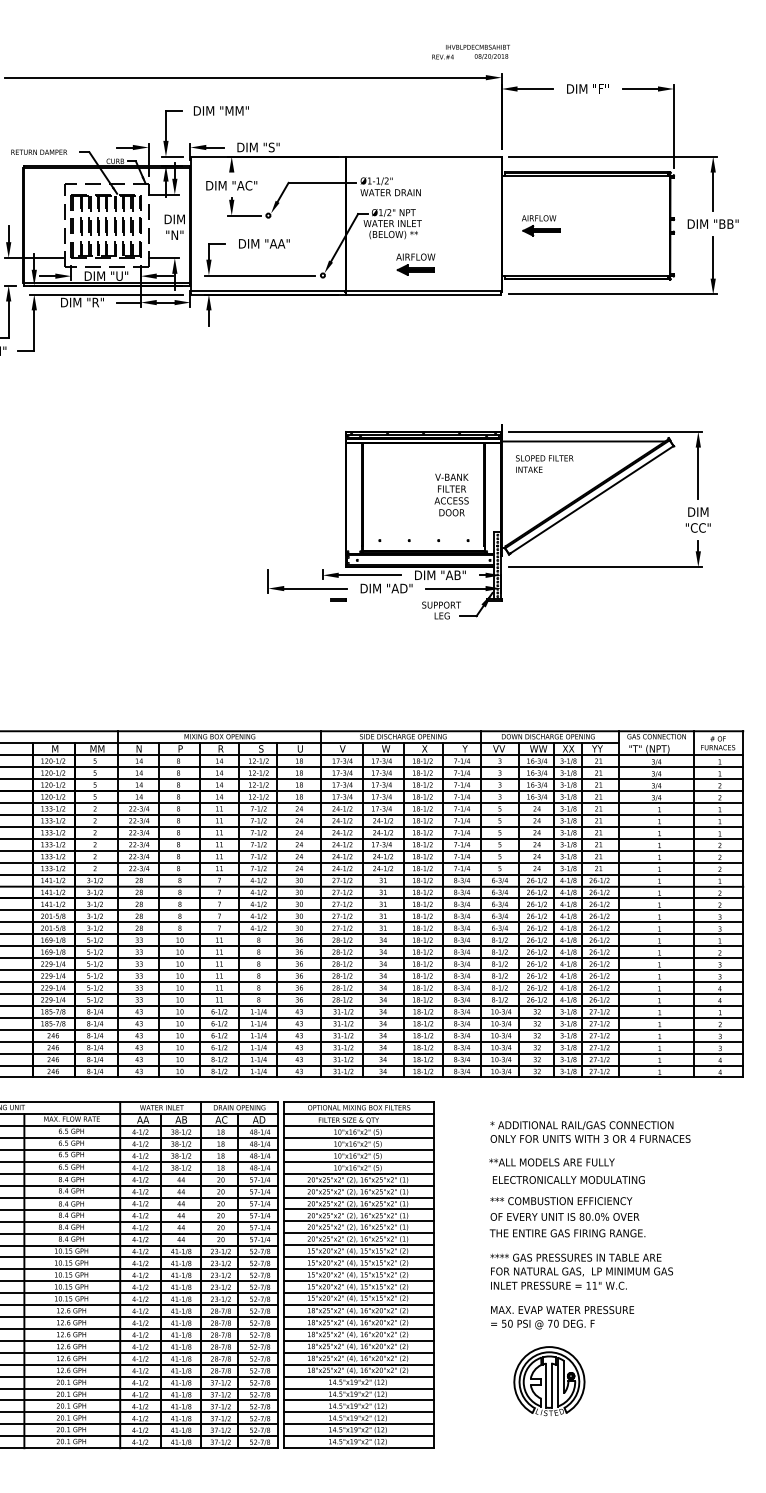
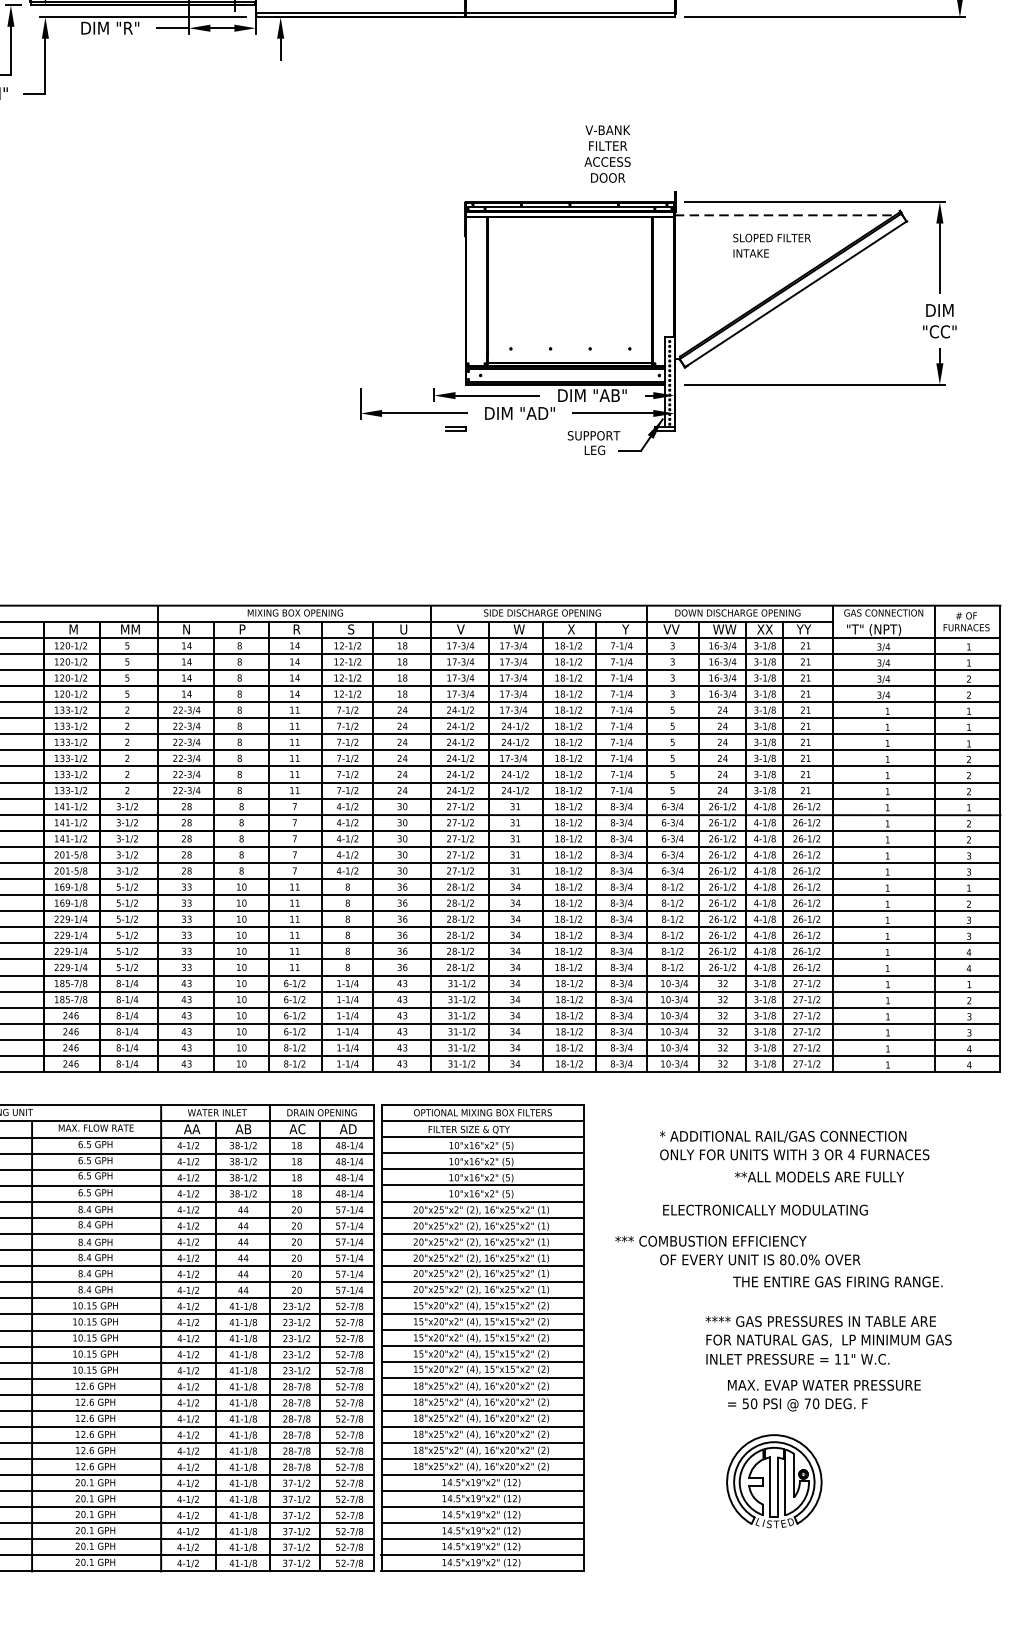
line: (583, 441) -> (785, 215), solid -> dashed
text: (544, 463) -> (771, 244), moved
text: (451, 494) -> (607, 153), moved
text: (551, 1162) -> (818, 1177), moved
text: (561, 1201) -> (711, 1241), moved
text: (567, 1233) -> (837, 1282), moved
text: (581, 1271) -> (828, 1340), moved
text: (562, 1317) -> (824, 1395), moved
part: (549, 1381) -> (774, 1481), moved

